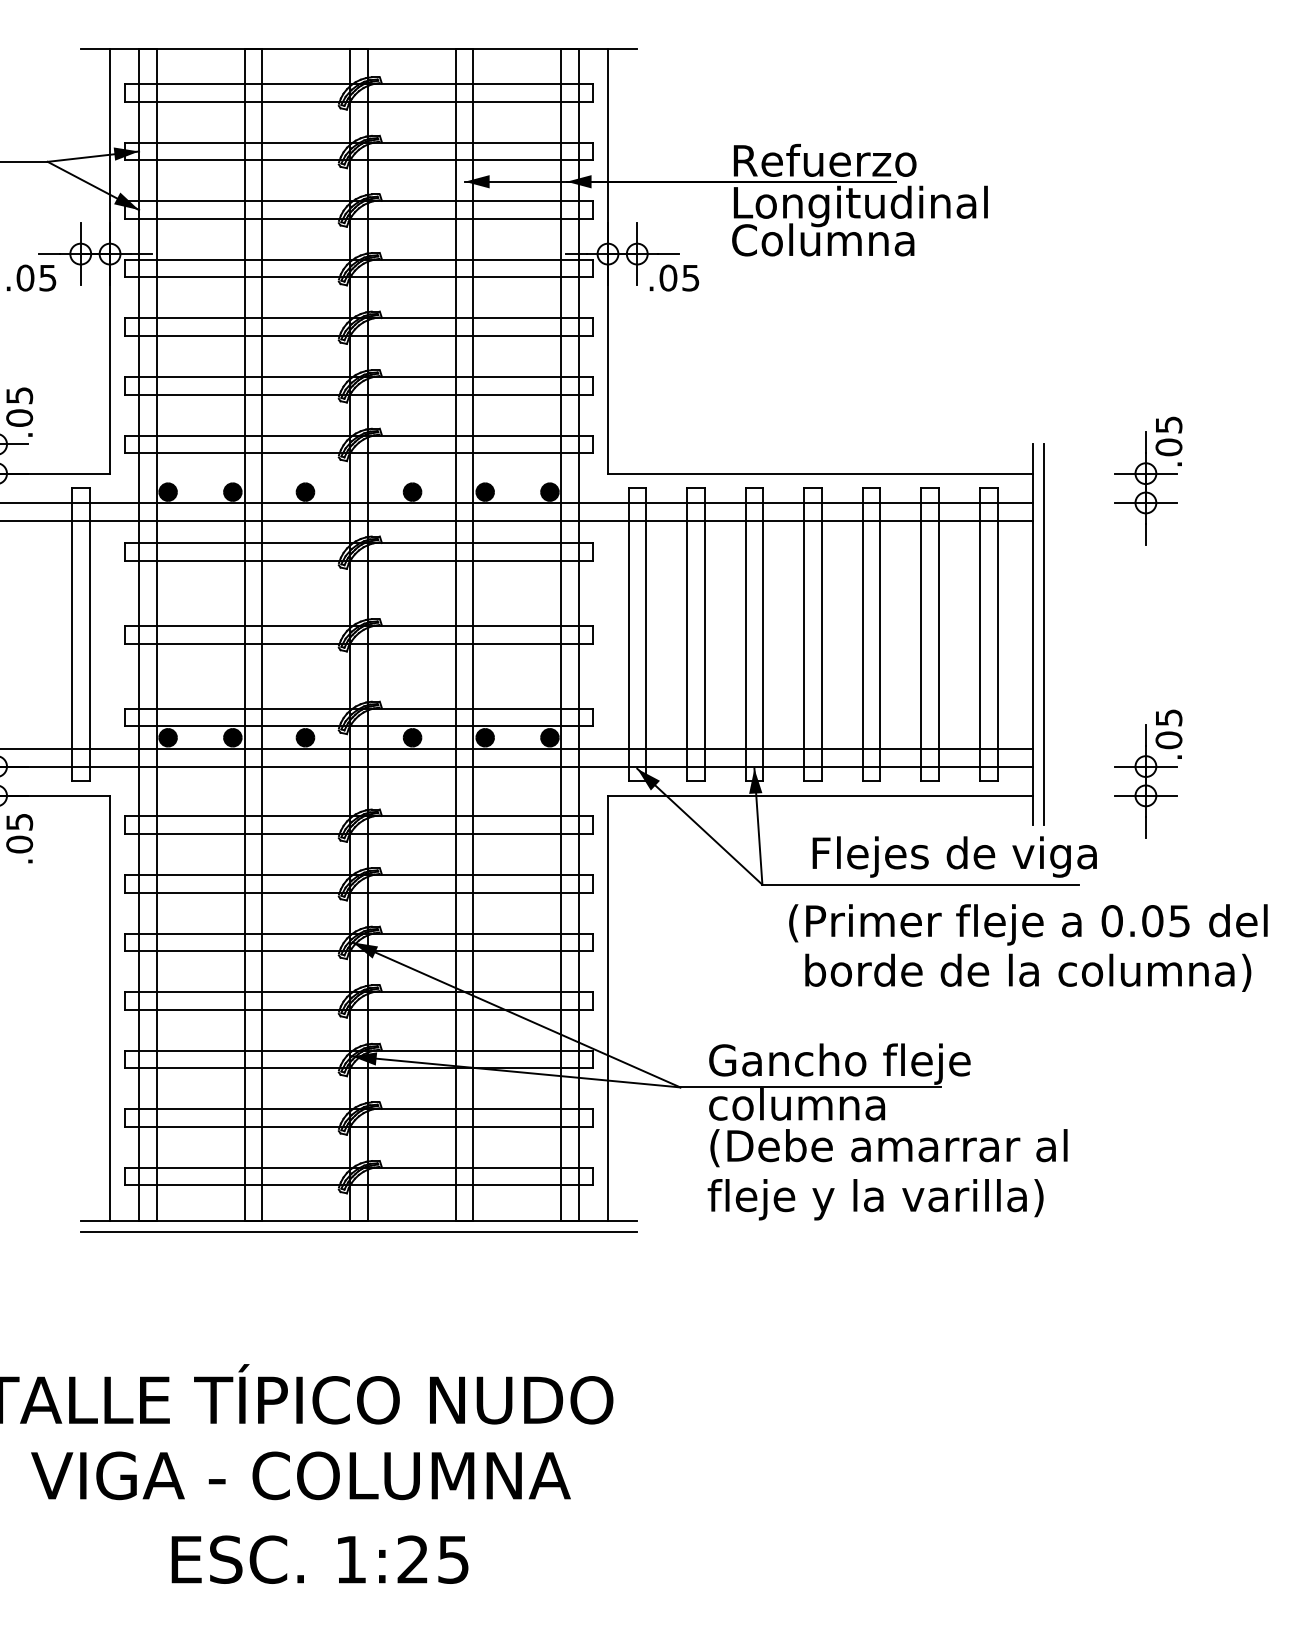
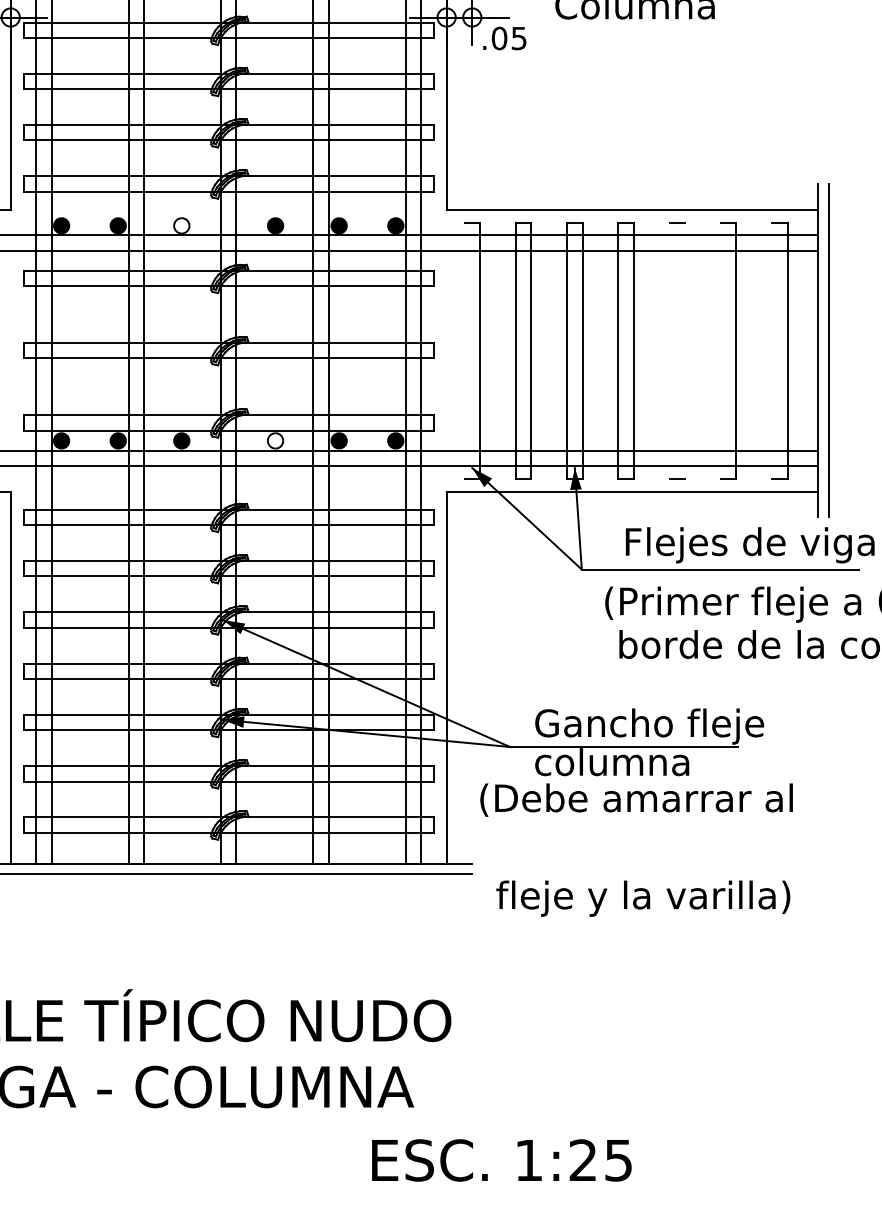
fill: (305, 491) -> (181, 225), removed
line: (628, 634) -> (464, 350), removed
line: (862, 634) -> (669, 350), removed
line: (880, 634) -> (685, 350), removed
line: (921, 634) -> (721, 350), removed
line: (979, 634) -> (771, 350), removed
fill: (412, 737) -> (275, 440), removed
text: (888, 1148) -> (636, 800), moved
text: (875, 1199) -> (643, 898), moved
text: (319, 1559) -> (501, 1160), moved

